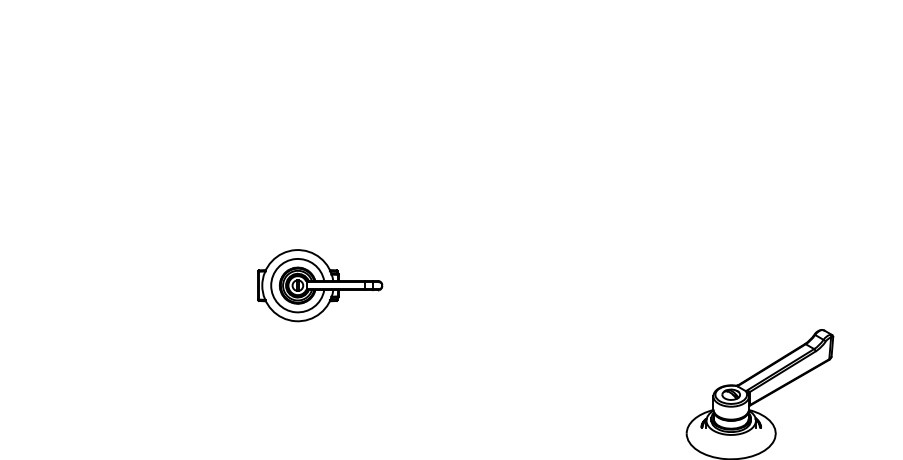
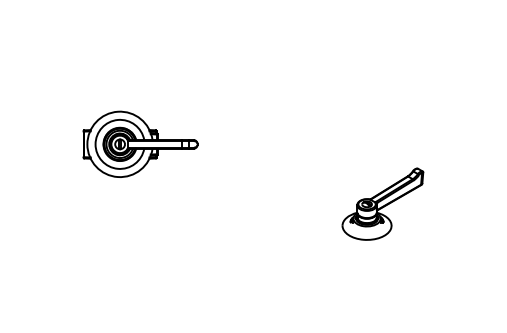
part: (320, 284) -> (140, 143), size x1.67

